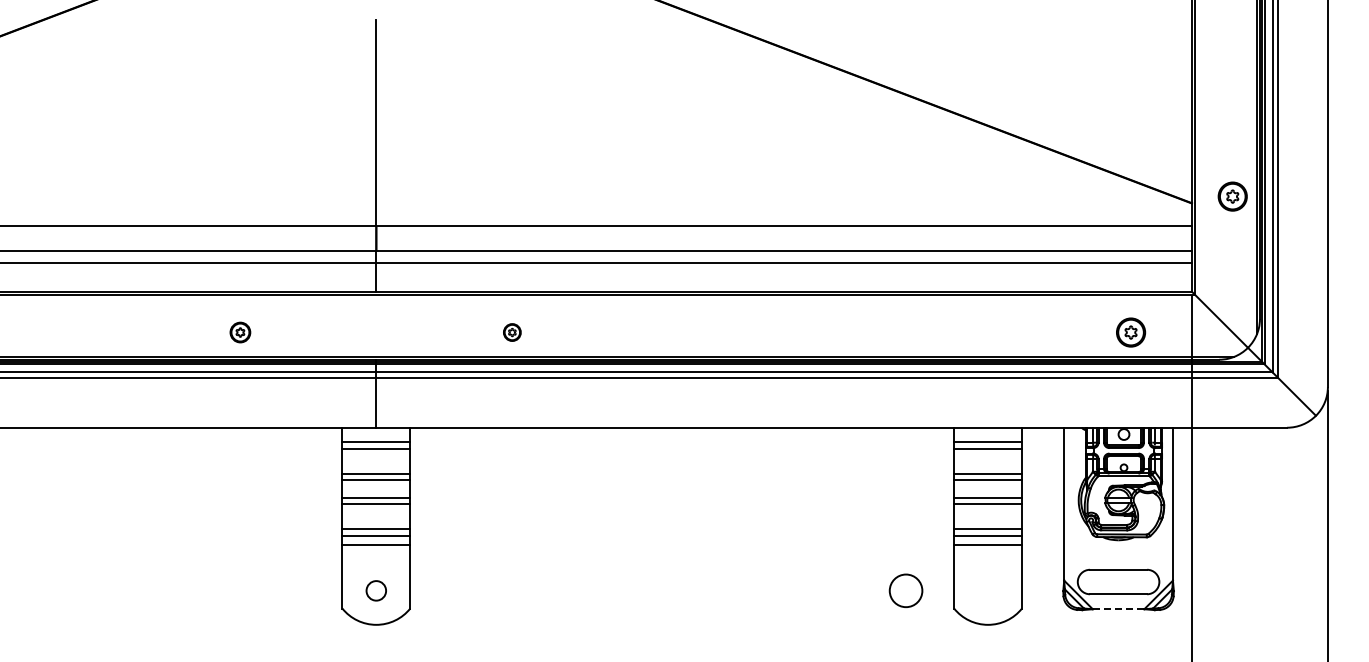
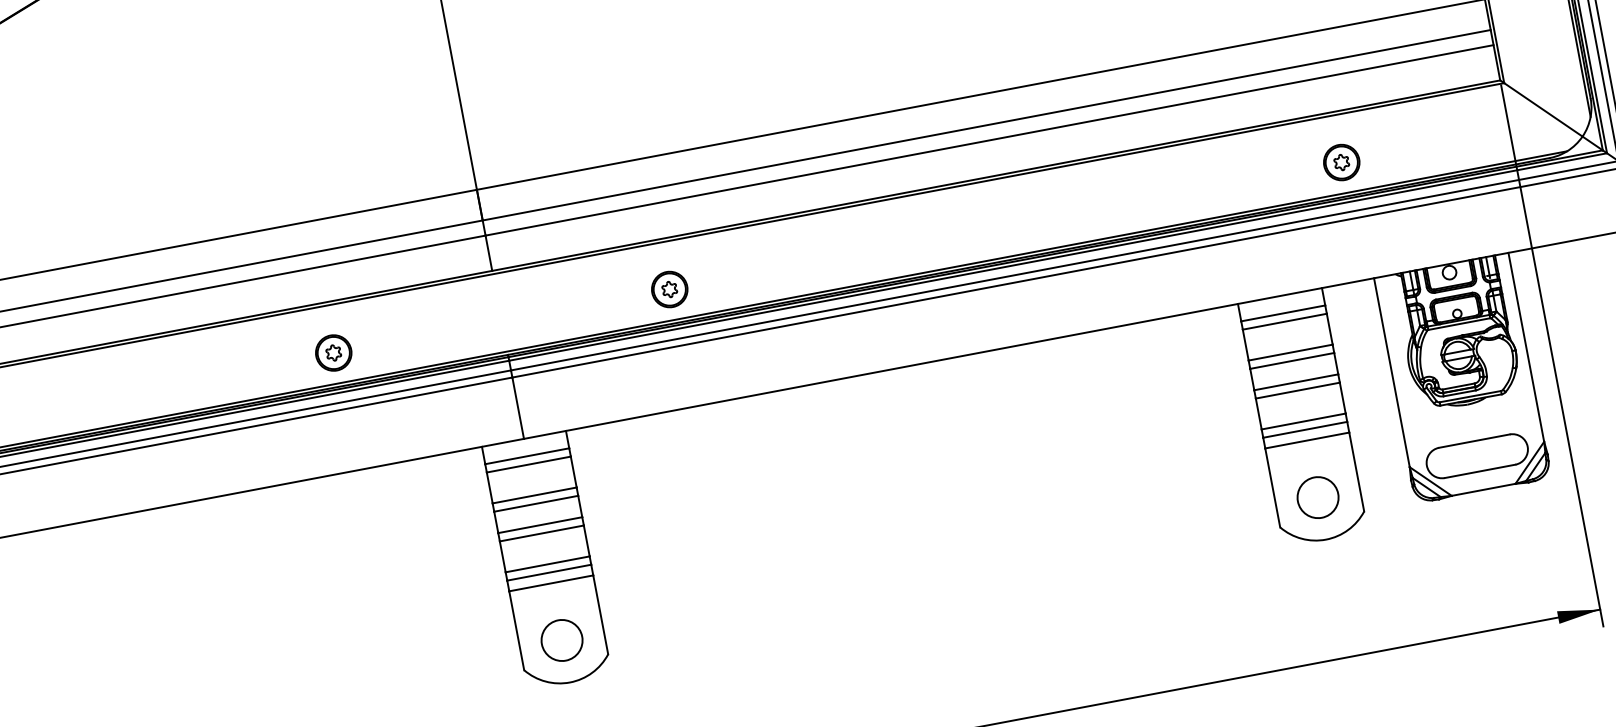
part: (240, 332) -> (333, 352), size x1.43
part: (512, 332) -> (670, 289), size x1.67
part: (1131, 332) -> (1342, 162), moved
circle: (376, 590) -> (562, 640), size x1.67
circle: (905, 590) -> (1317, 497), moved
line: (1118, 609) -> (1483, 490), dashed -> solid

